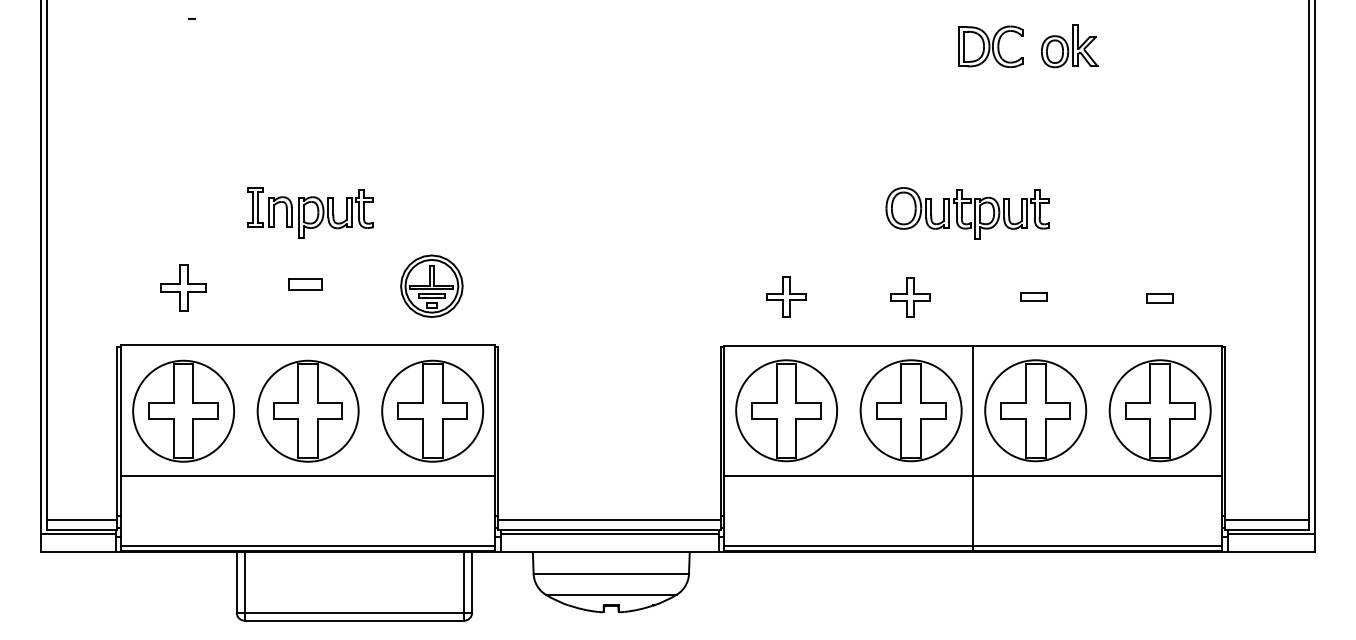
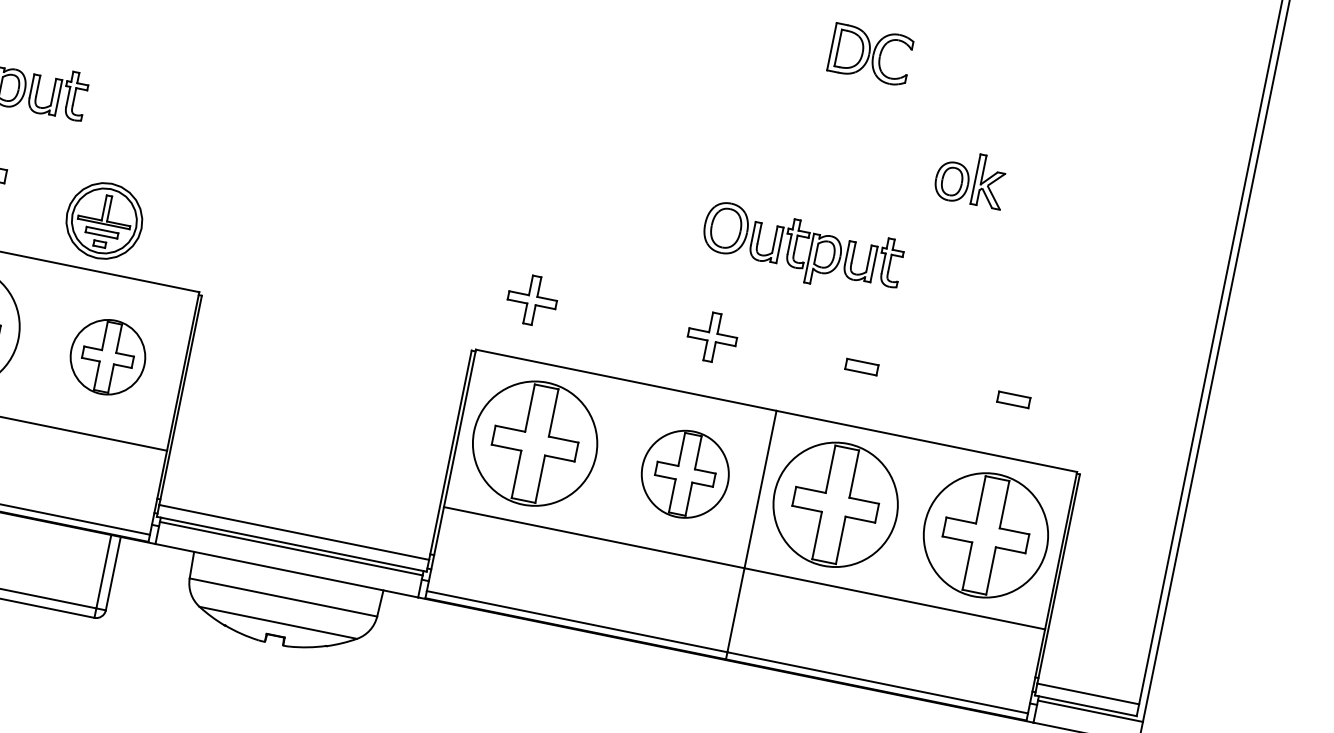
part: (1069, 46) -> (970, 178), moved
part: (431, 285) -> (104, 219), moved
part: (786, 296) -> (532, 299), moved
part: (432, 410) -> (107, 356), size x0.6
part: (910, 410) -> (684, 473), size x0.7

